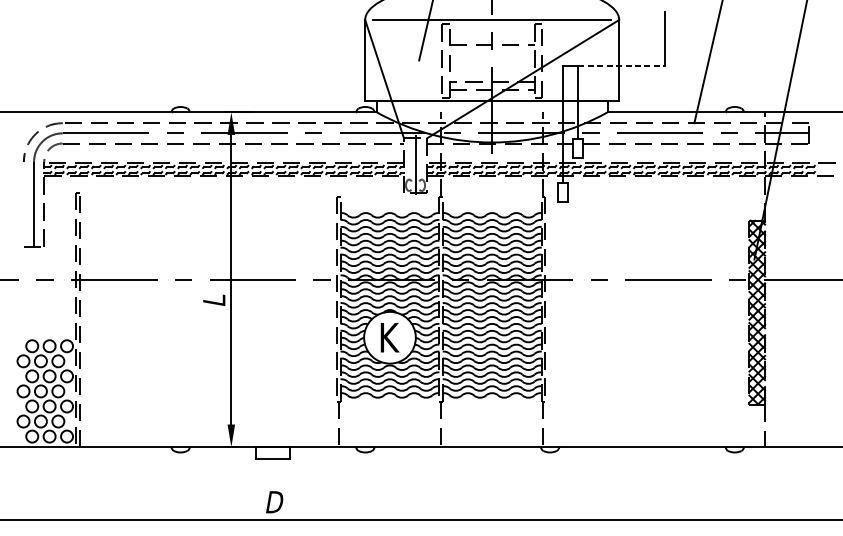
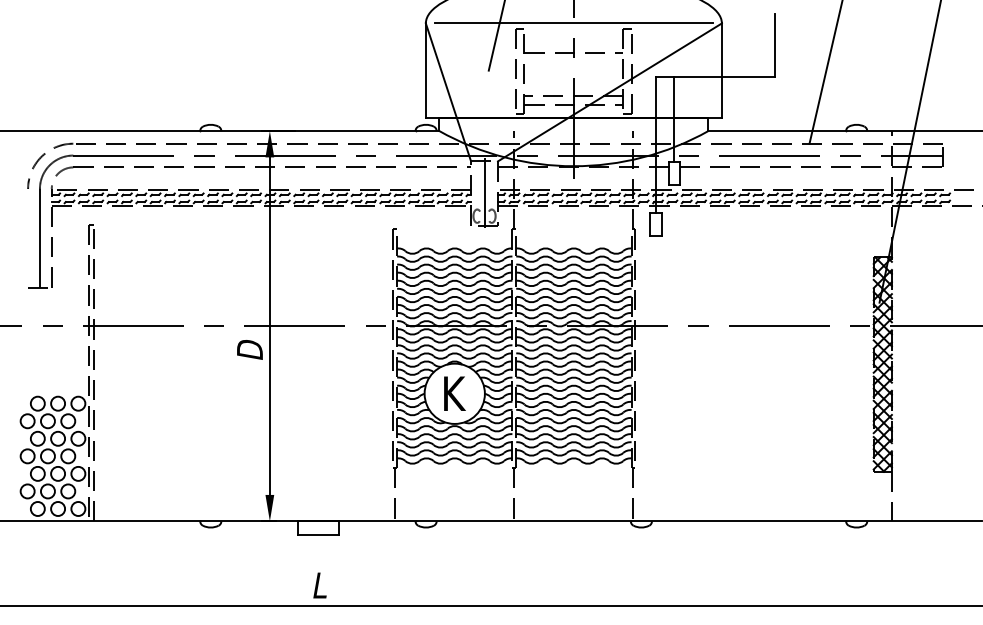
line: (622, 65) -> (725, 76), dashed -> solid
text: (213, 299) -> (249, 349), L -> D
text: (274, 502) -> (320, 585), D -> L

